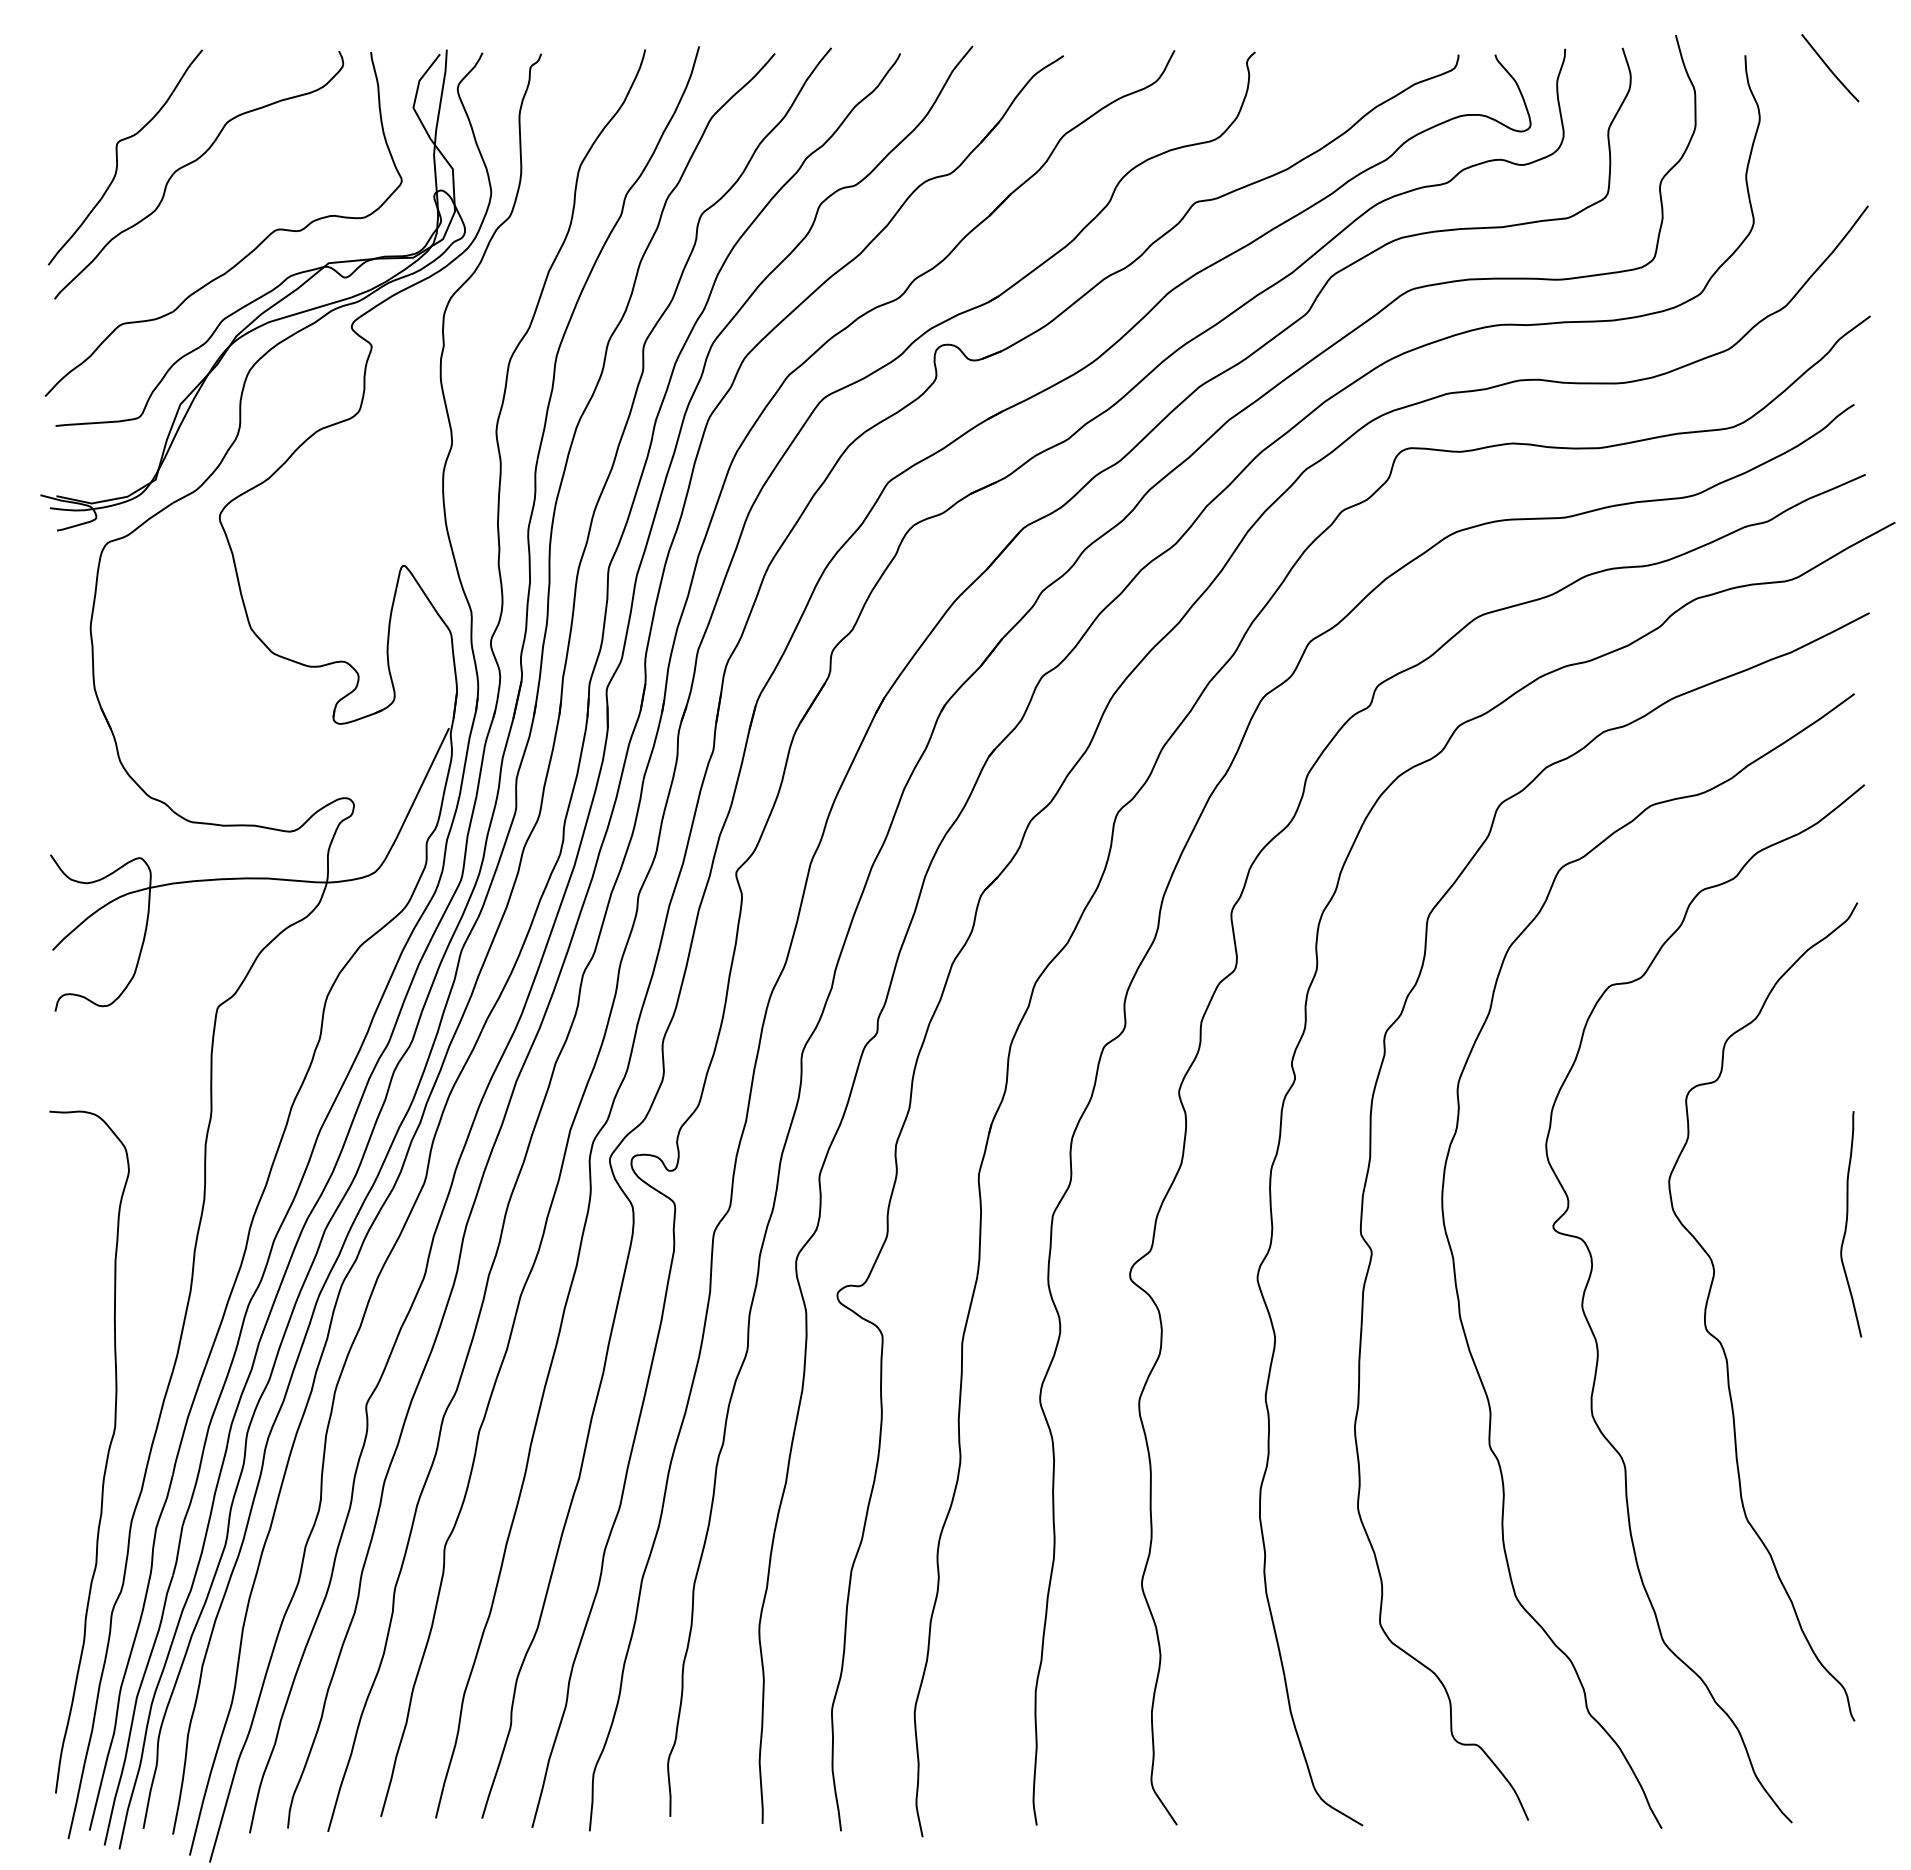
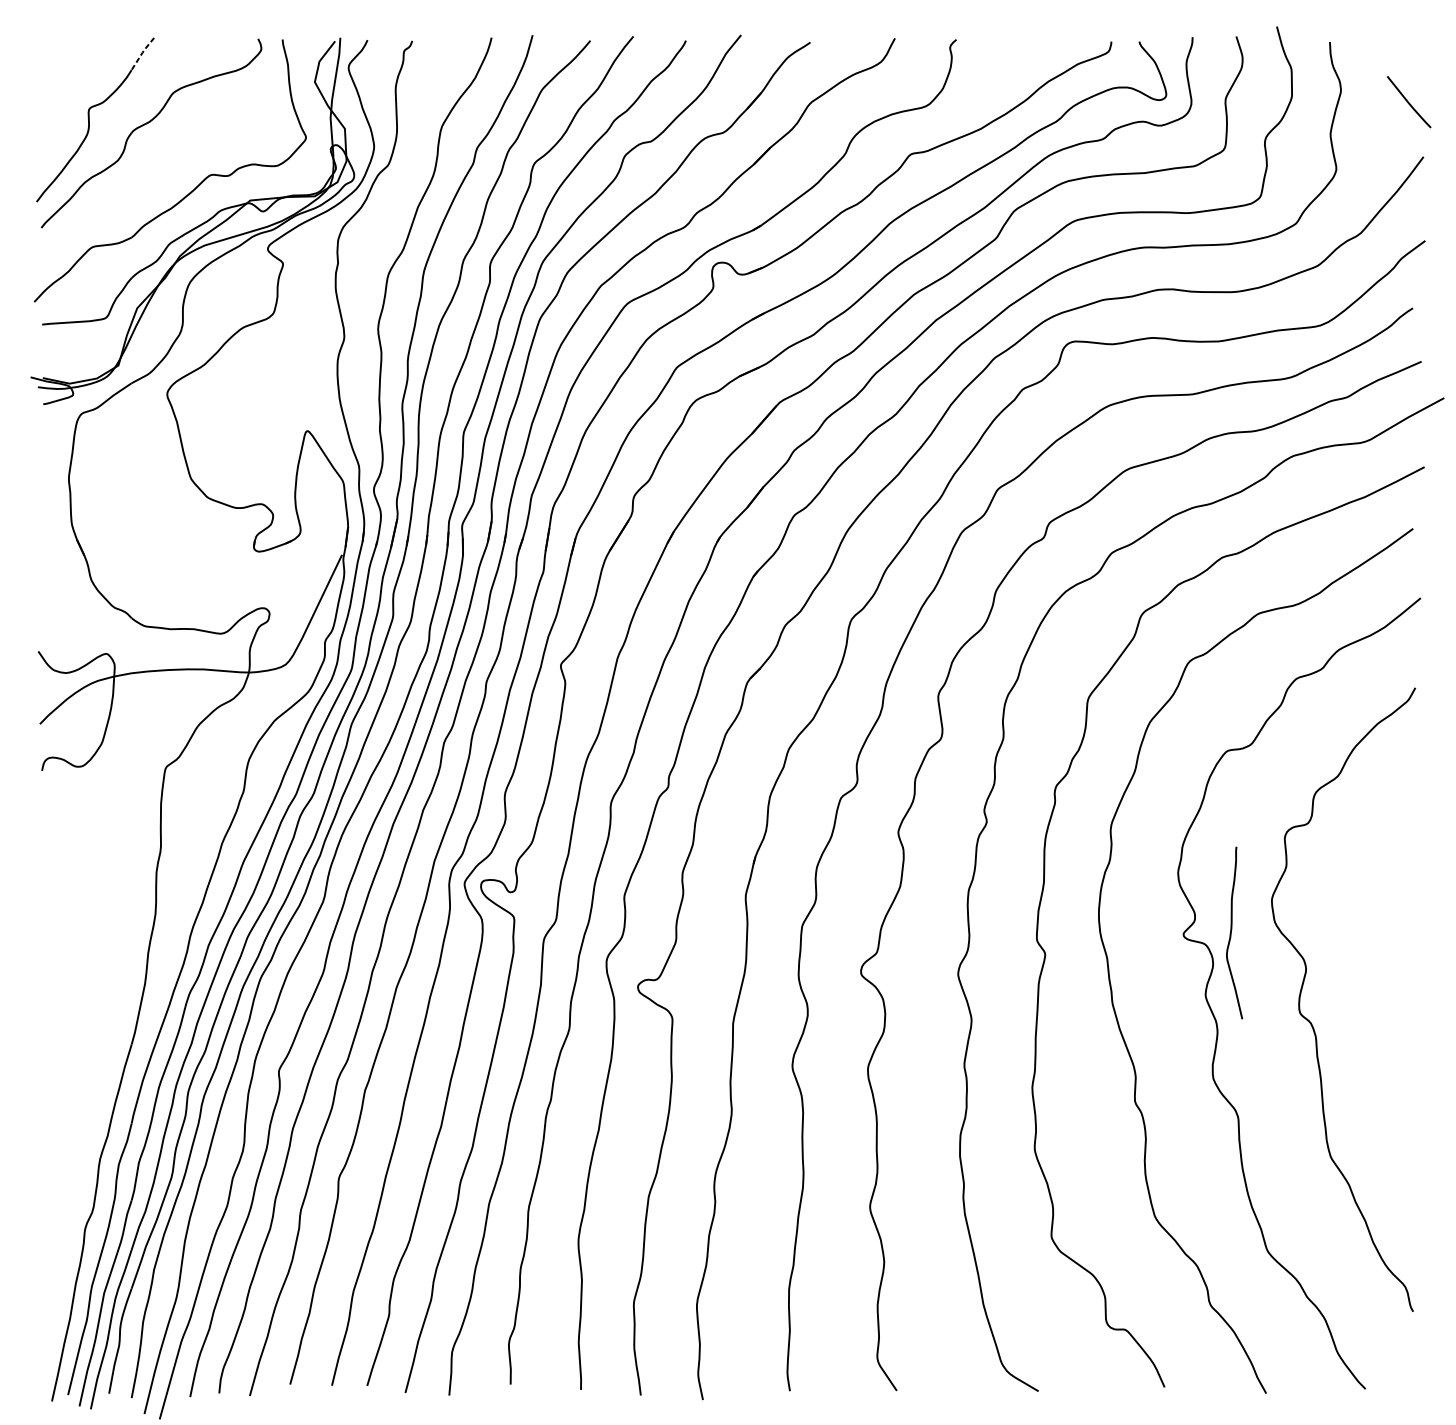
line: (1830, 68) -> (1409, 102), moved
line: (187, 69) -> (142, 52), solid -> dashed
curve: (1847, 1224) -> (1231, 933), moved
curve: (107, 1451) -> (81, 1106), removed

